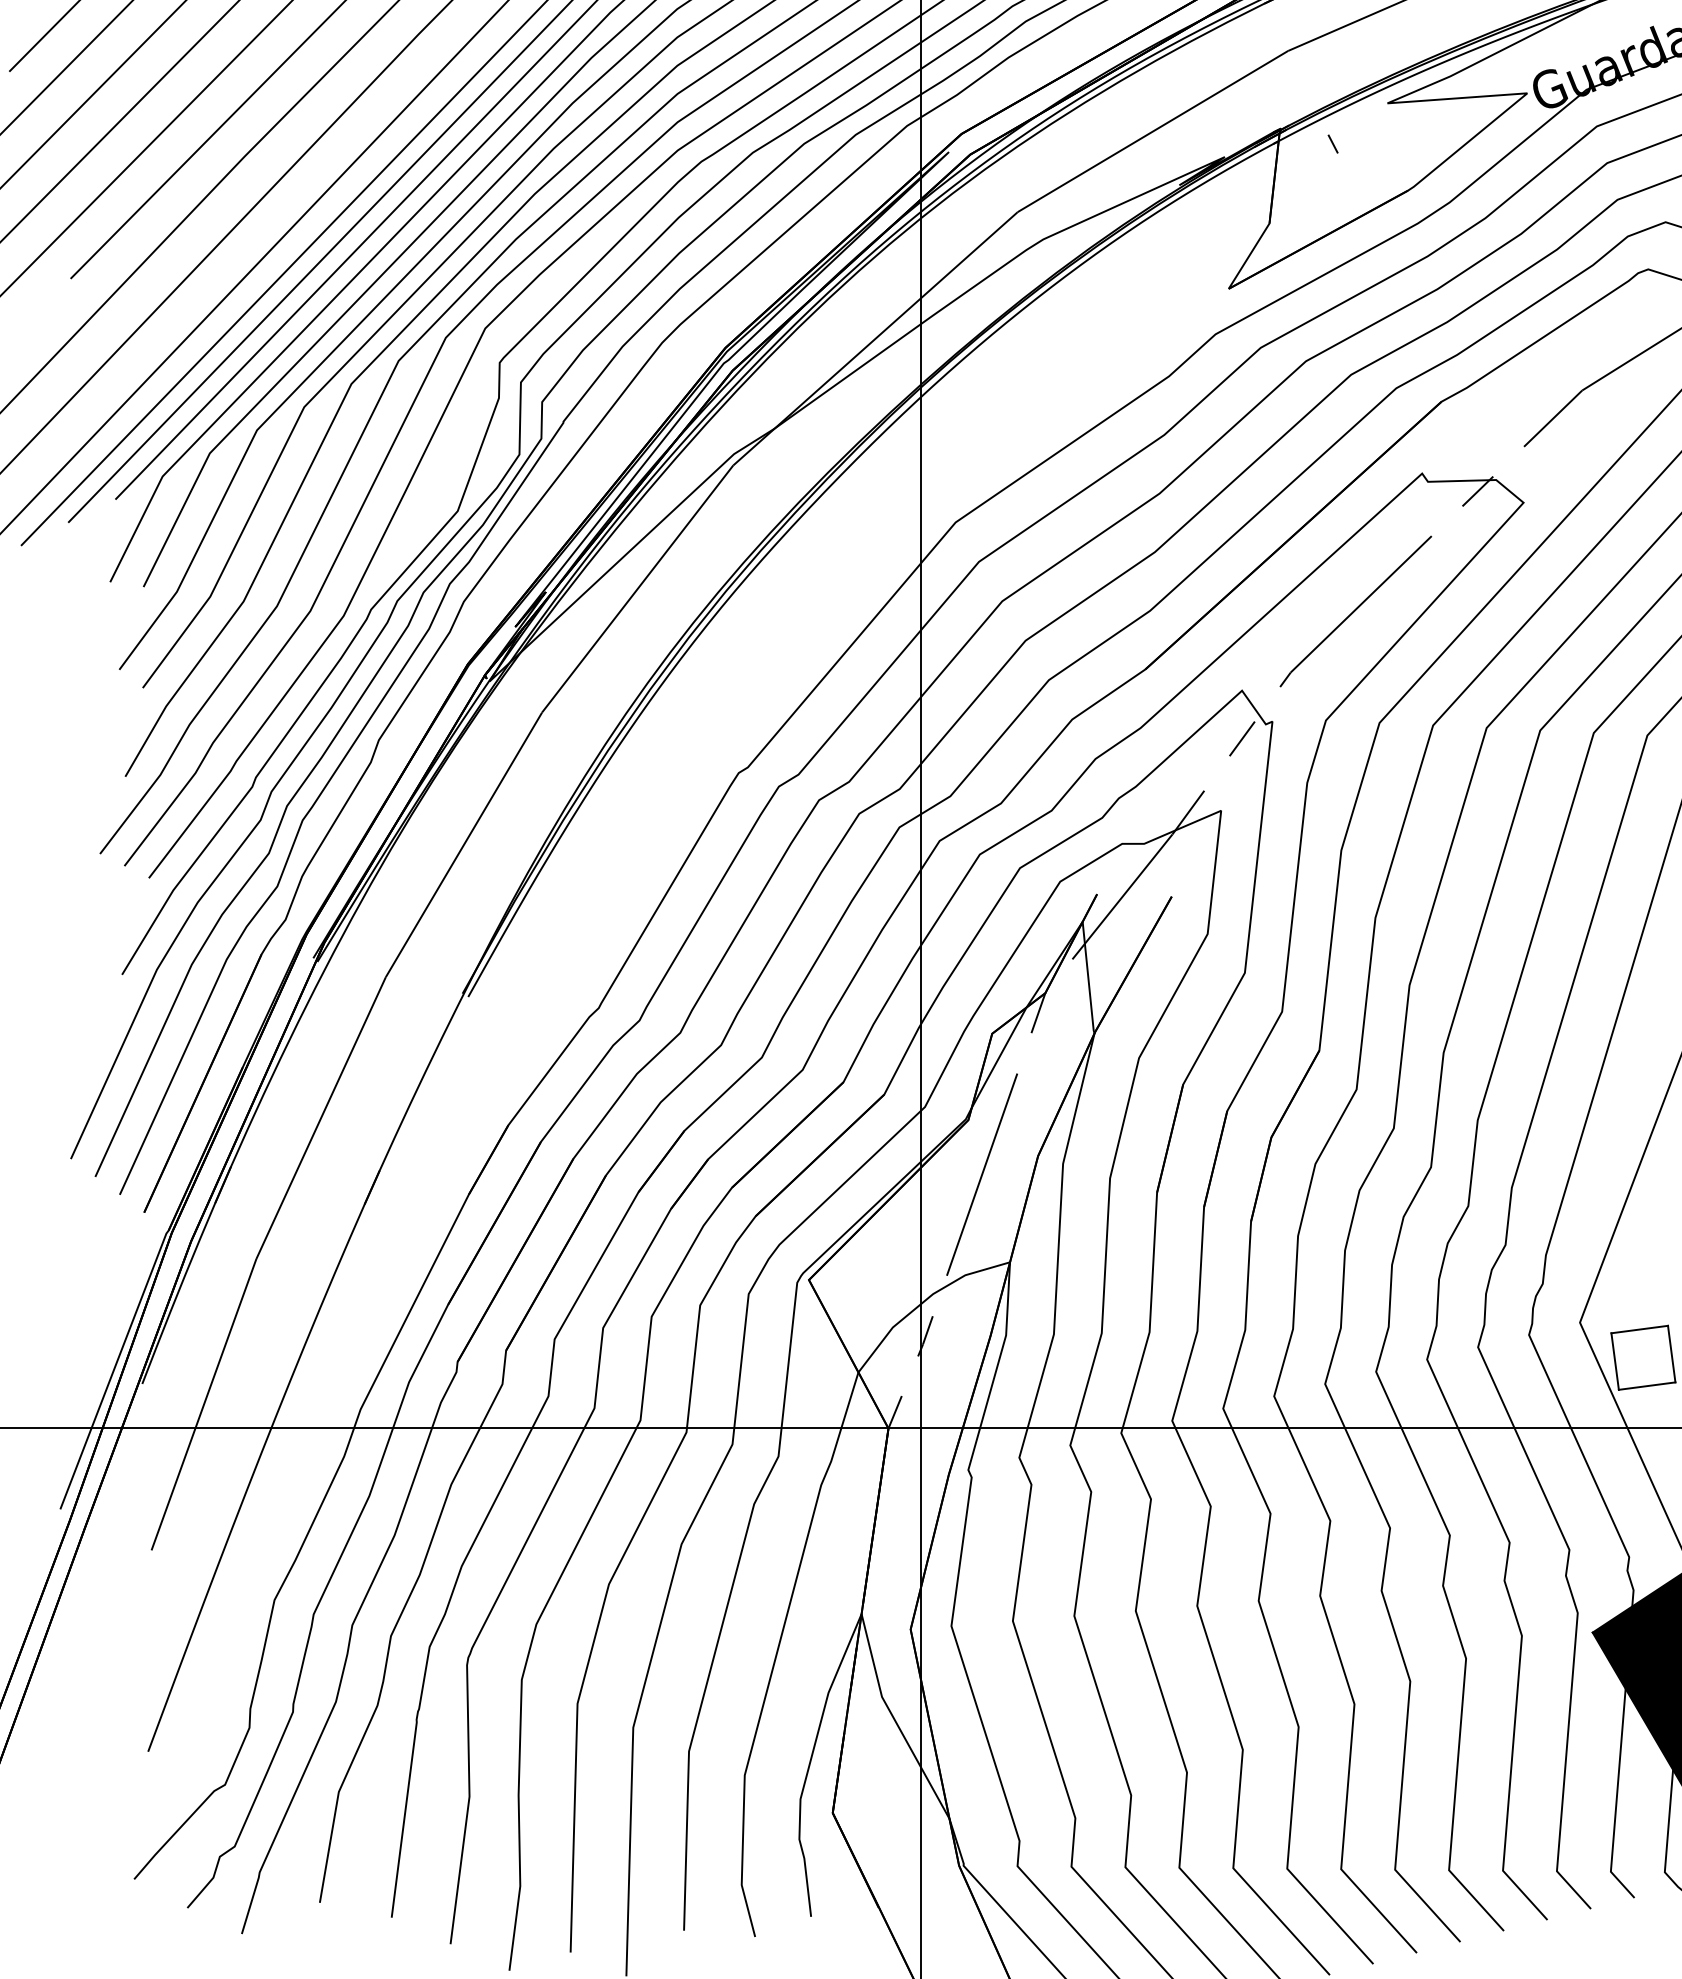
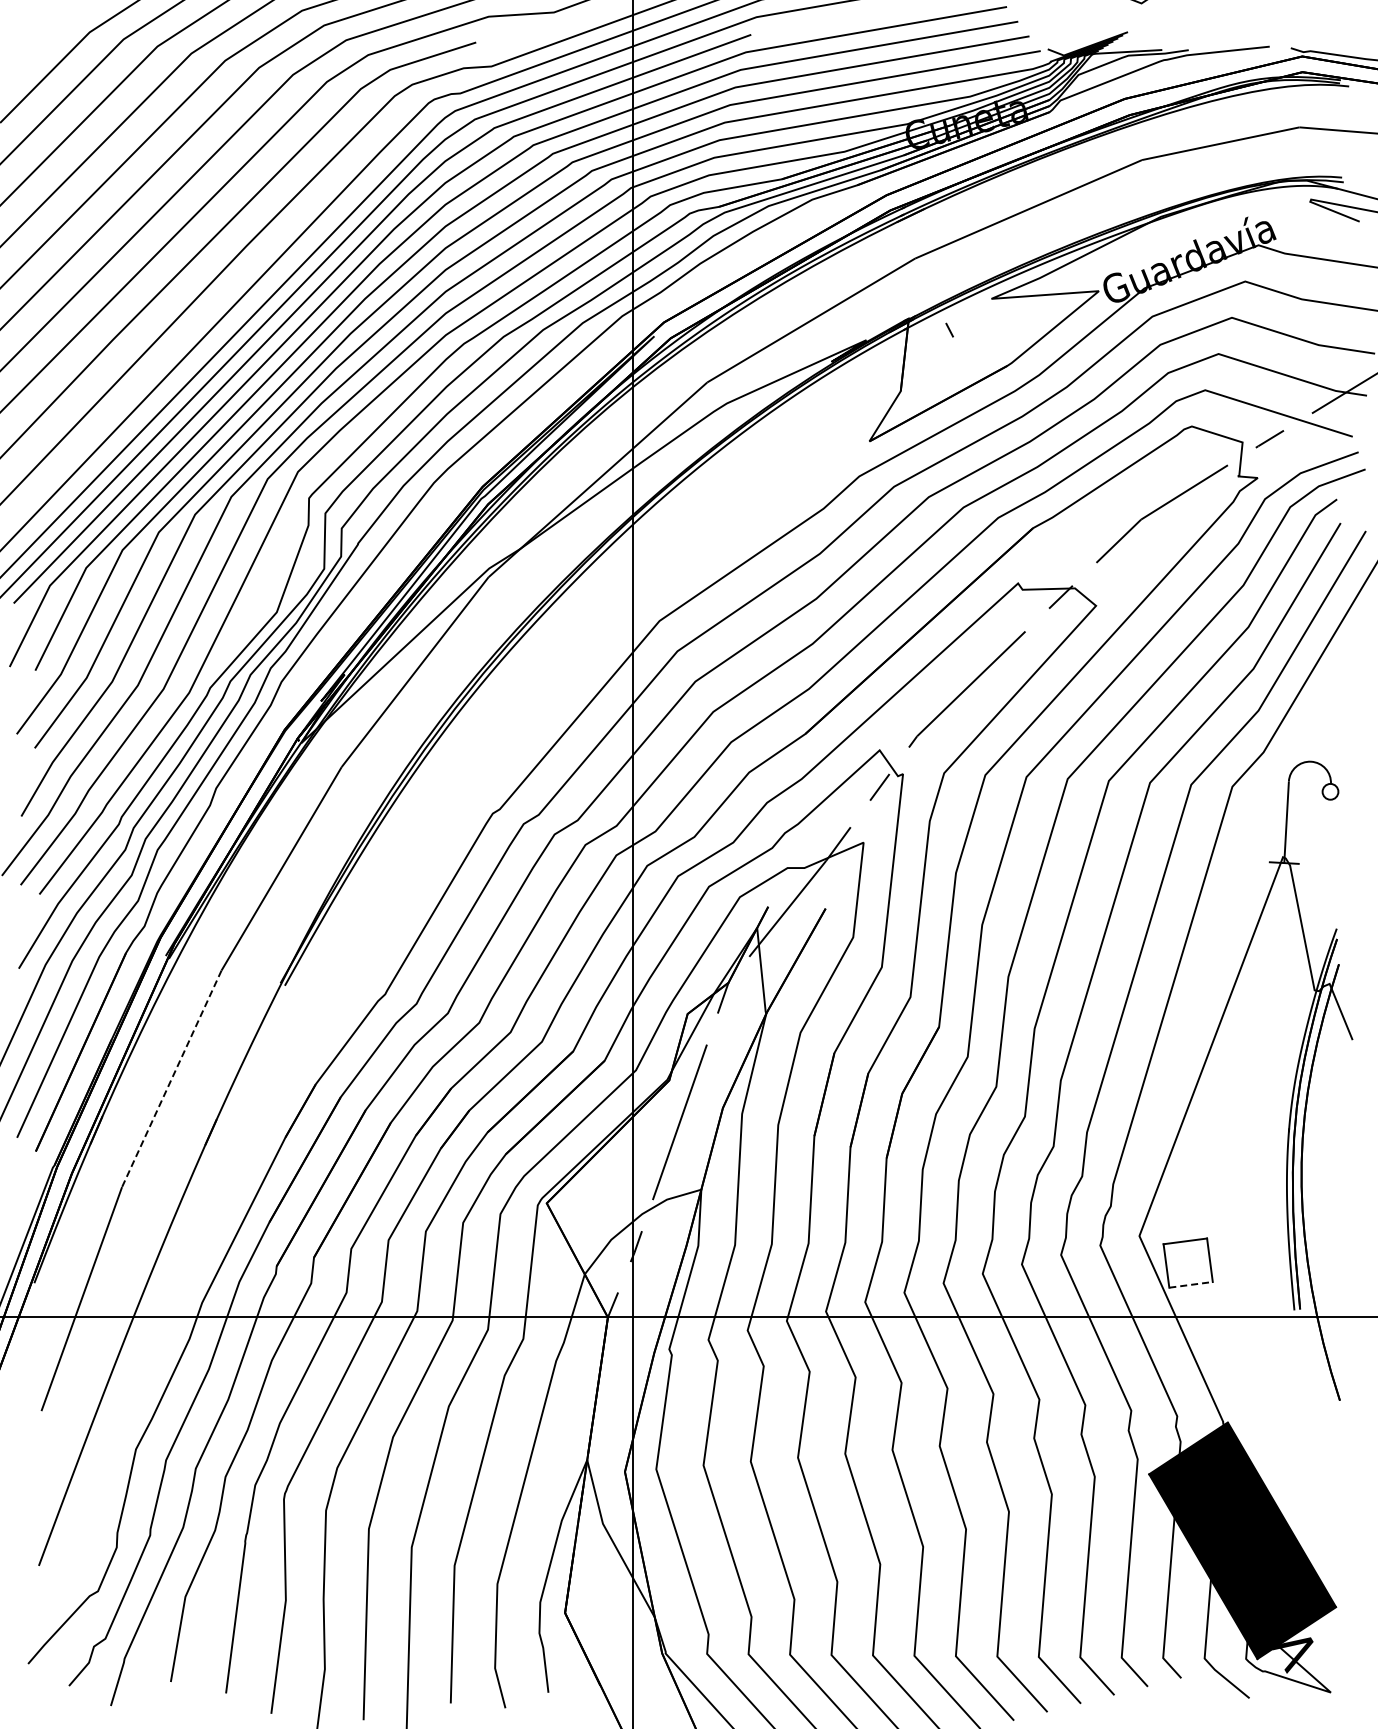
line: (320, 1118) -> (171, 1079), solid -> dashed
line: (1647, 1385) -> (1191, 1284), solid -> dashed

